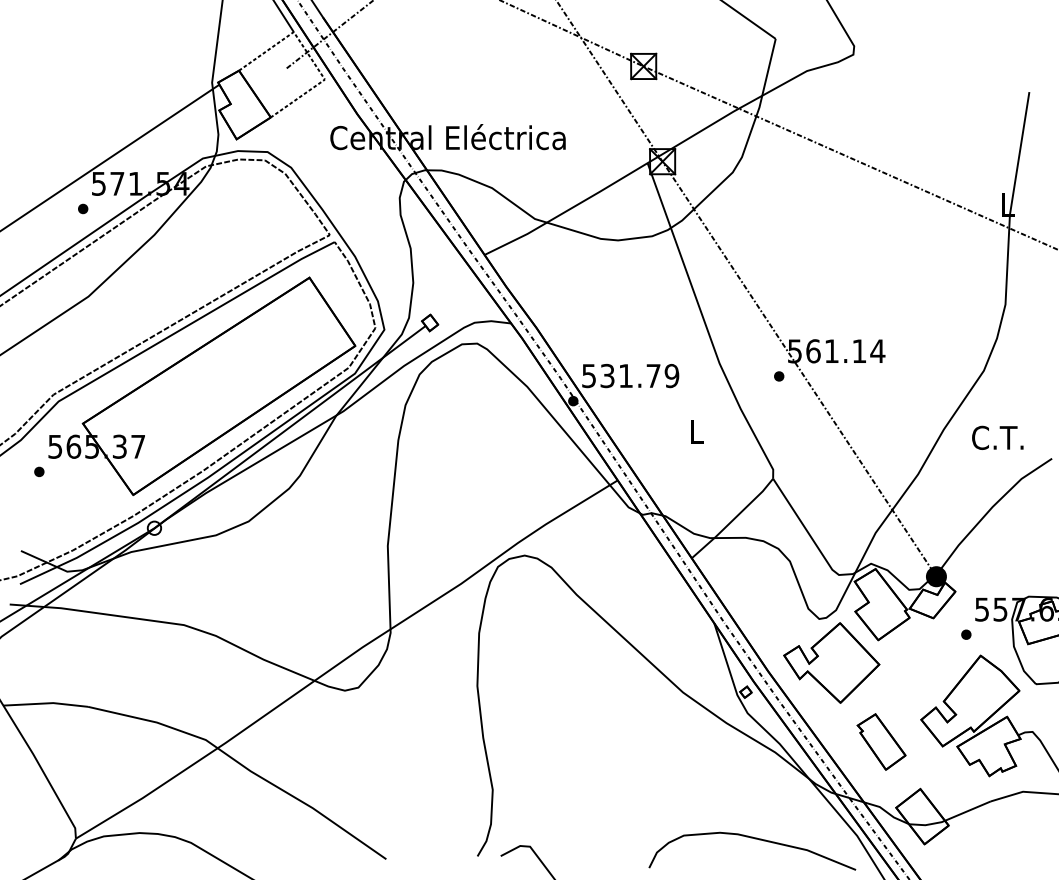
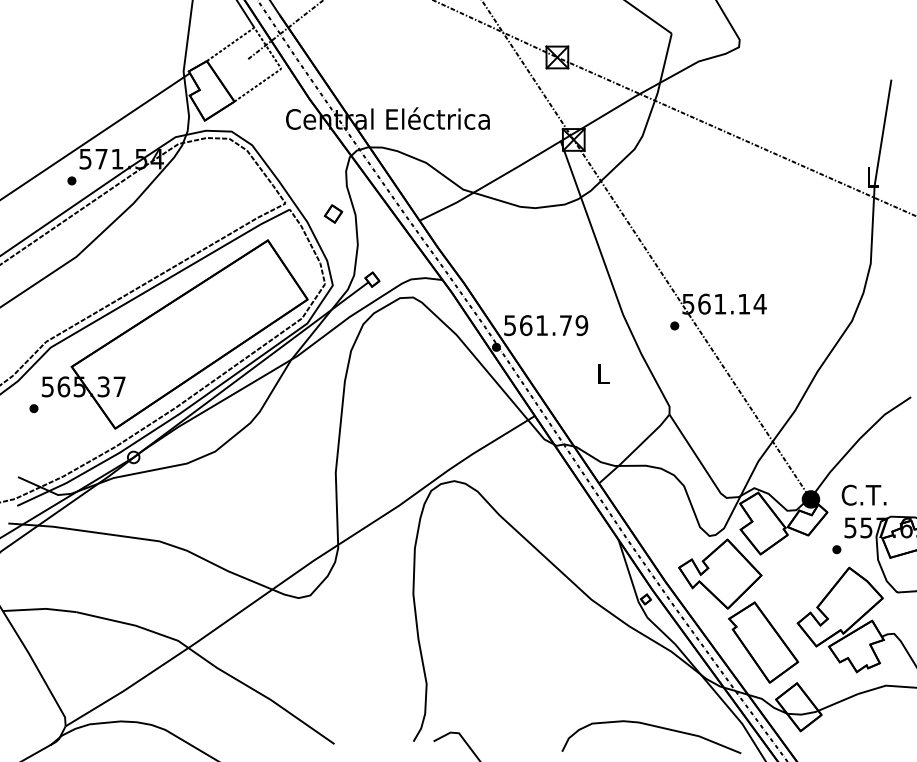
part: (385, 247) -> (333, 214), added
text: (607, 375) -> (526, 325), 531.79 -> 561.79
text: (997, 437) -> (863, 494), moved
part: (881, 741) -> (763, 642), size x1.67

